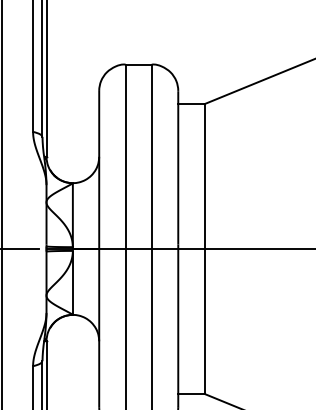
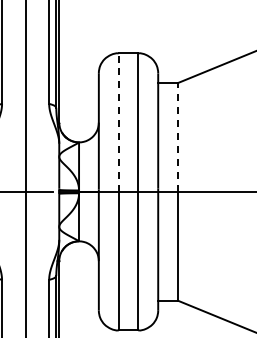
line: (125, 156) -> (118, 122), solid -> dashed
line: (203, 175) -> (177, 136), solid -> dashed

